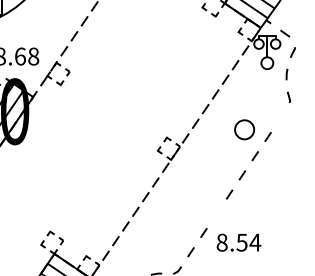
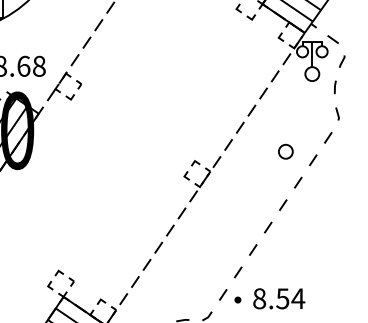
line: (281, 117) -> (328, 137), added
part: (244, 129) -> (285, 151), size x0.62
line: (216, 213) -> (253, 249), added
text: (239, 242) -> (279, 298), moved
part: (203, 256) -> (237, 299), added

